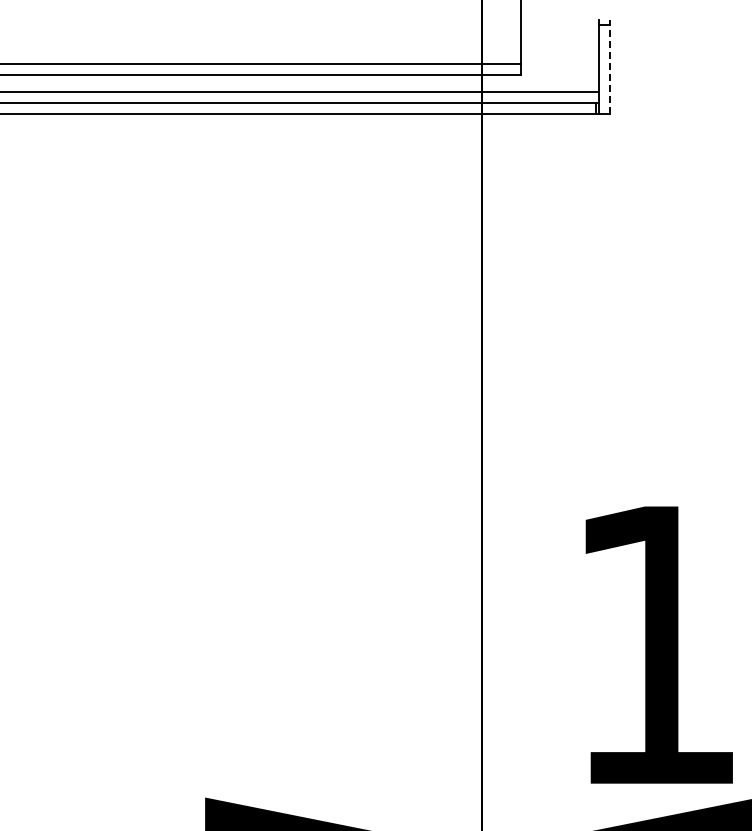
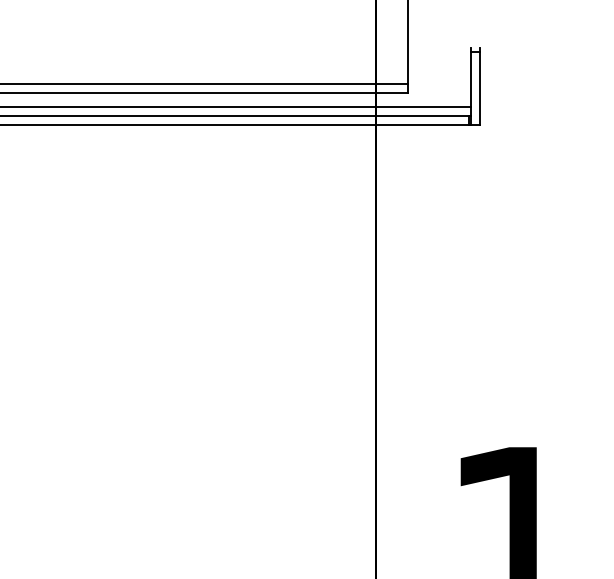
line: (609, 66) -> (480, 86), dashed -> solid

